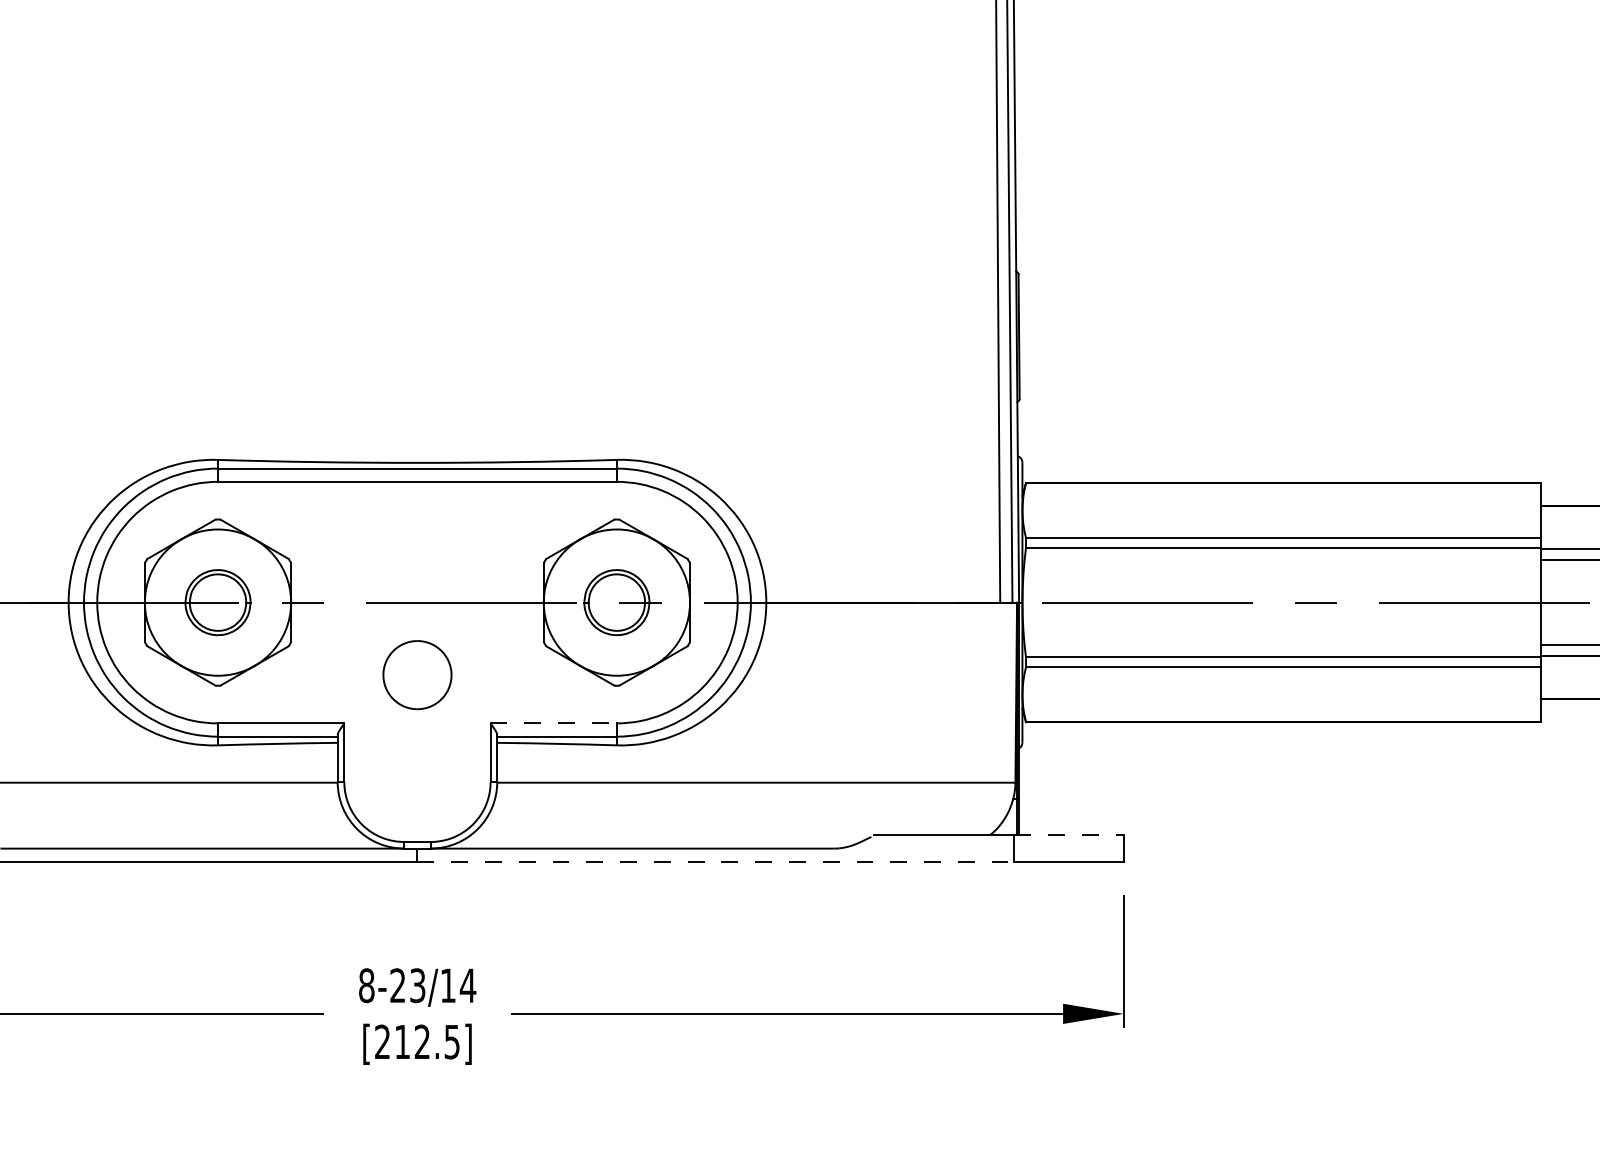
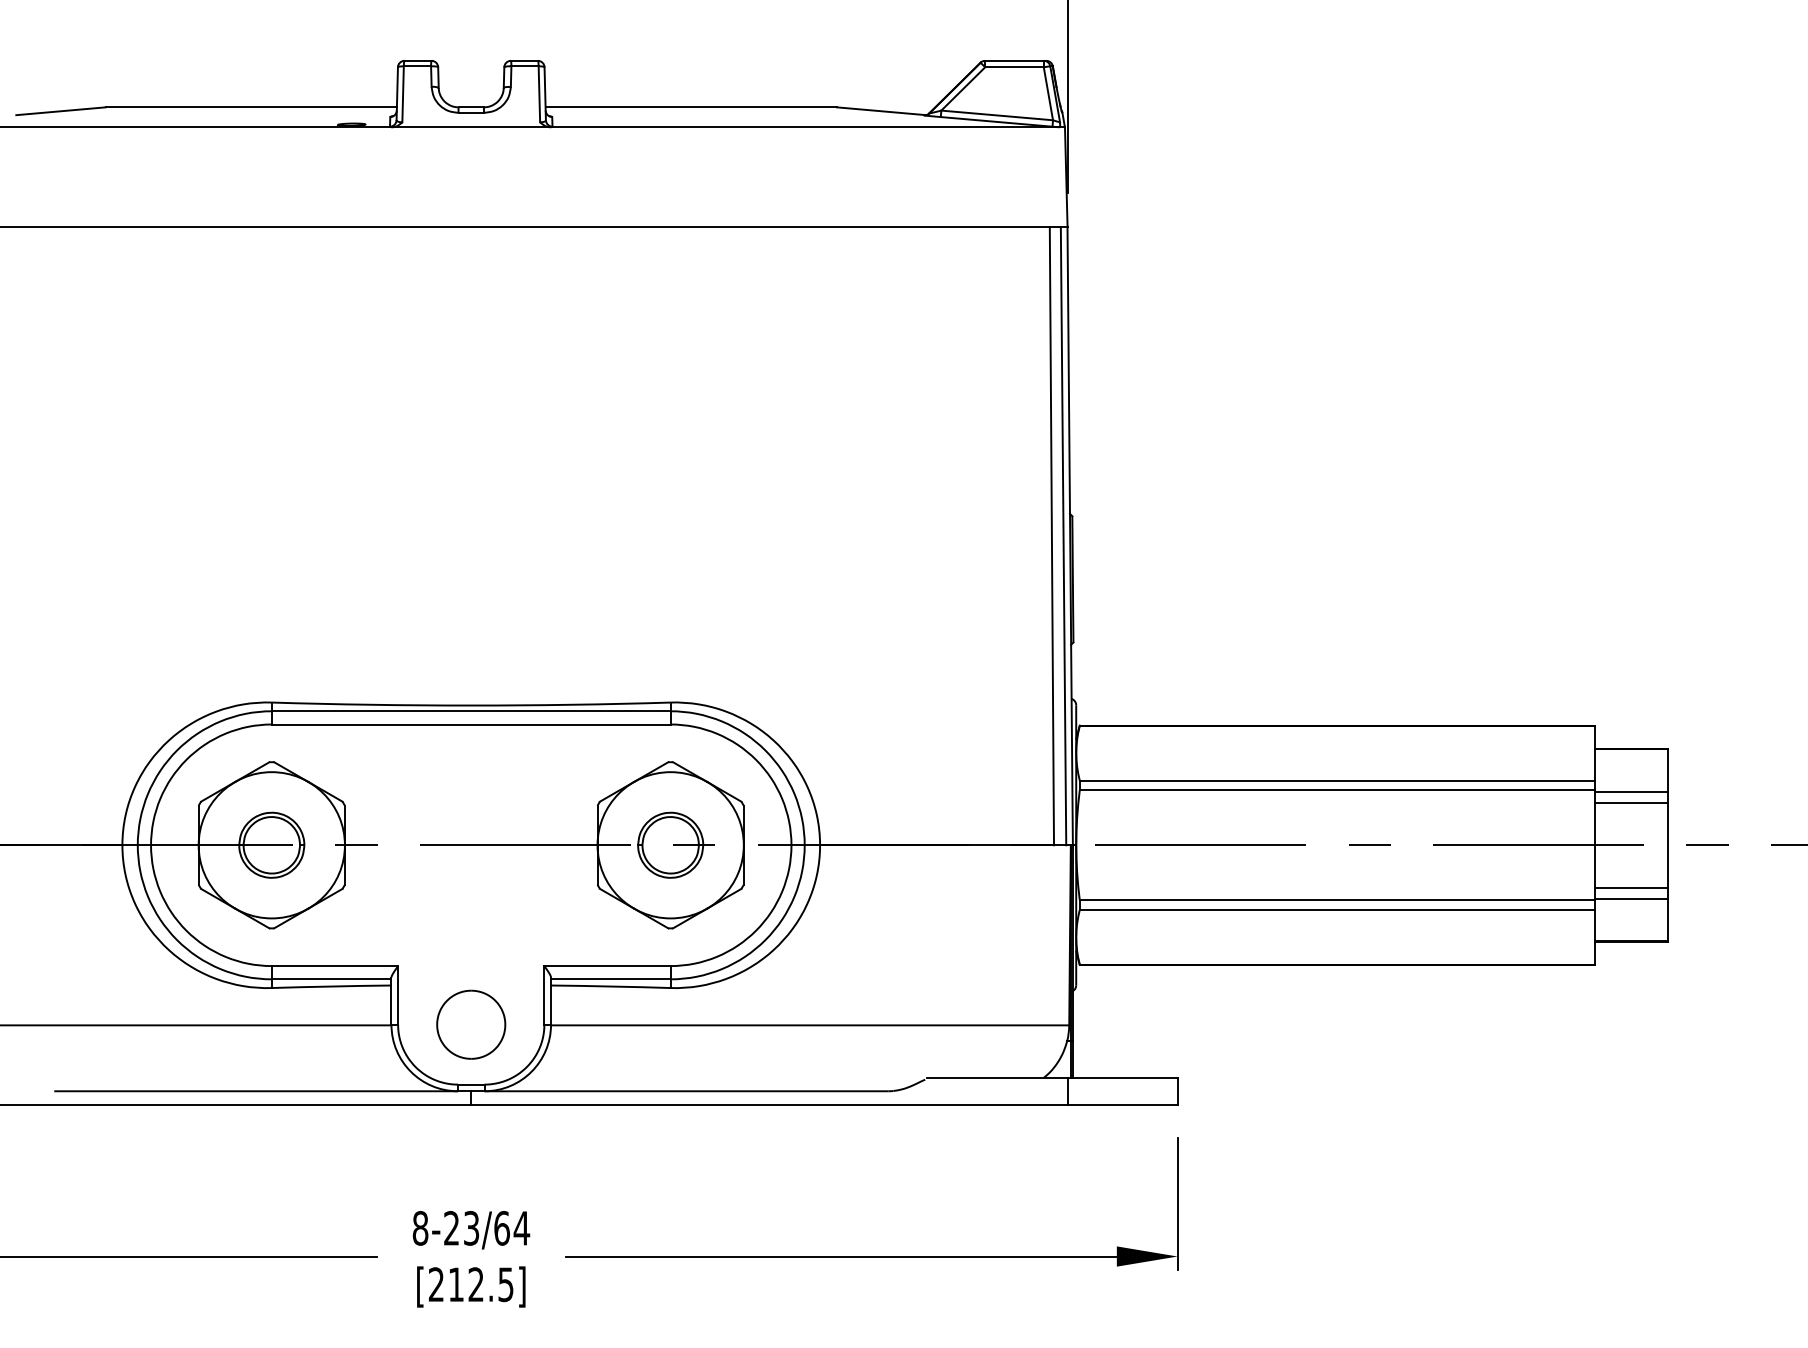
part: (417, 674) -> (471, 1024), moved
line: (554, 723) -> (608, 966), dashed -> solid
line: (1068, 834) -> (1122, 1077), dashed -> solid
line: (716, 861) -> (770, 1104), dashed -> solid
text: (447, 985) -> (501, 1228), 8-23/14 -> 8-23/64

